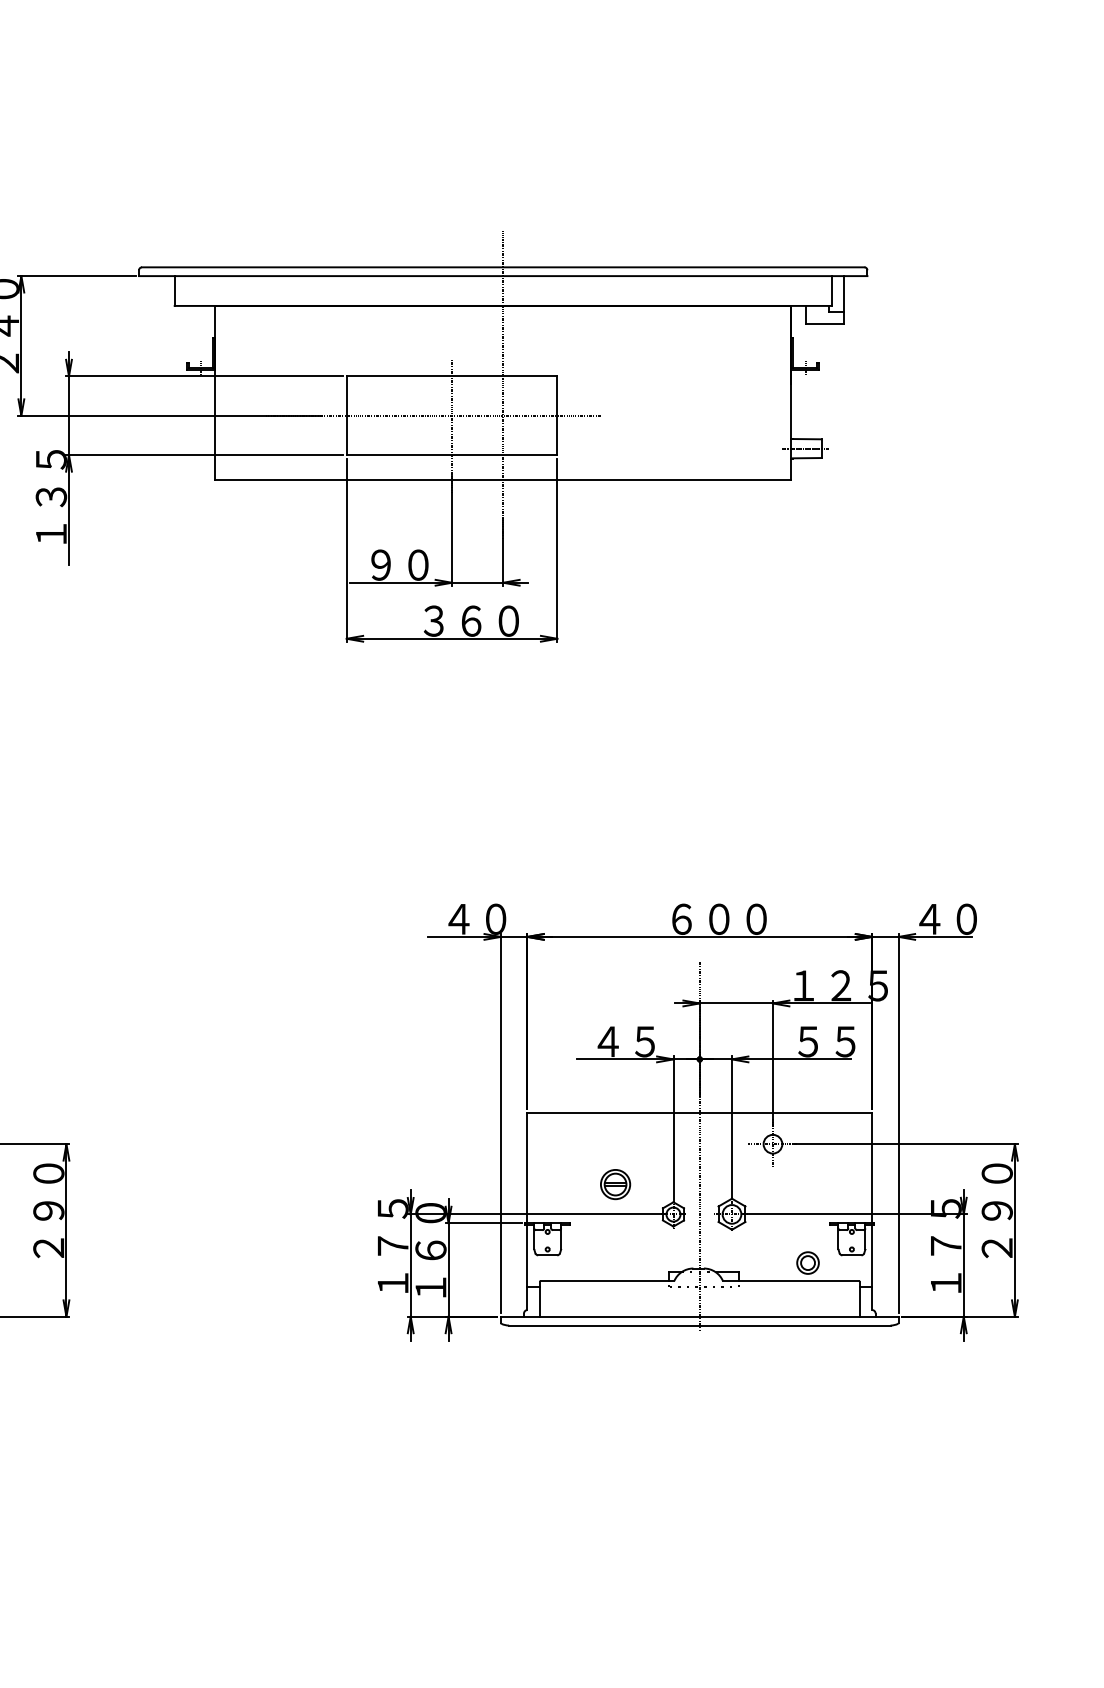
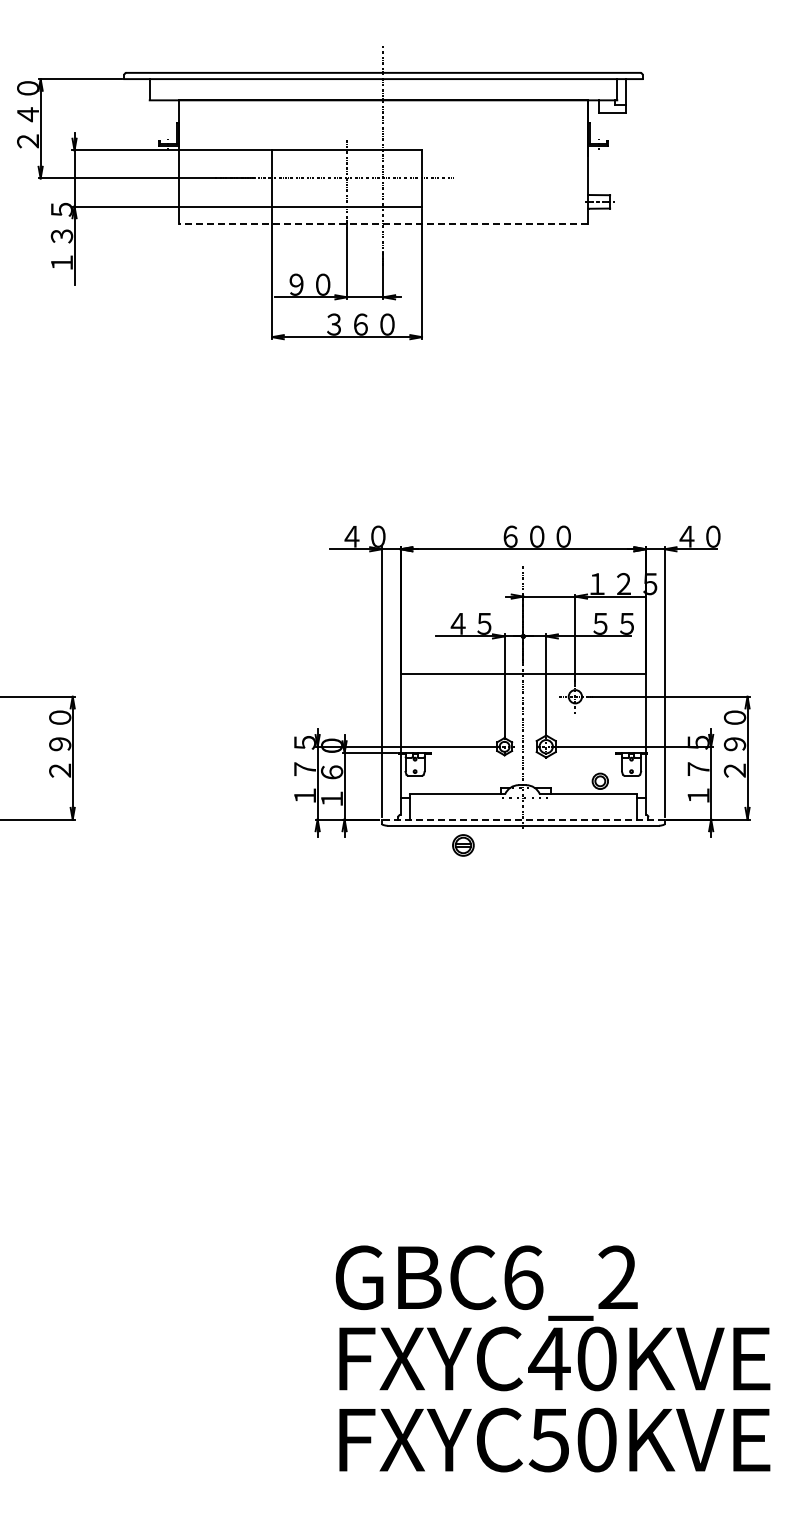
line: (503, 480) -> (383, 224), solid -> dashed
part: (615, 1184) -> (463, 845), moved
line: (700, 1316) -> (523, 819), solid -> dashed

